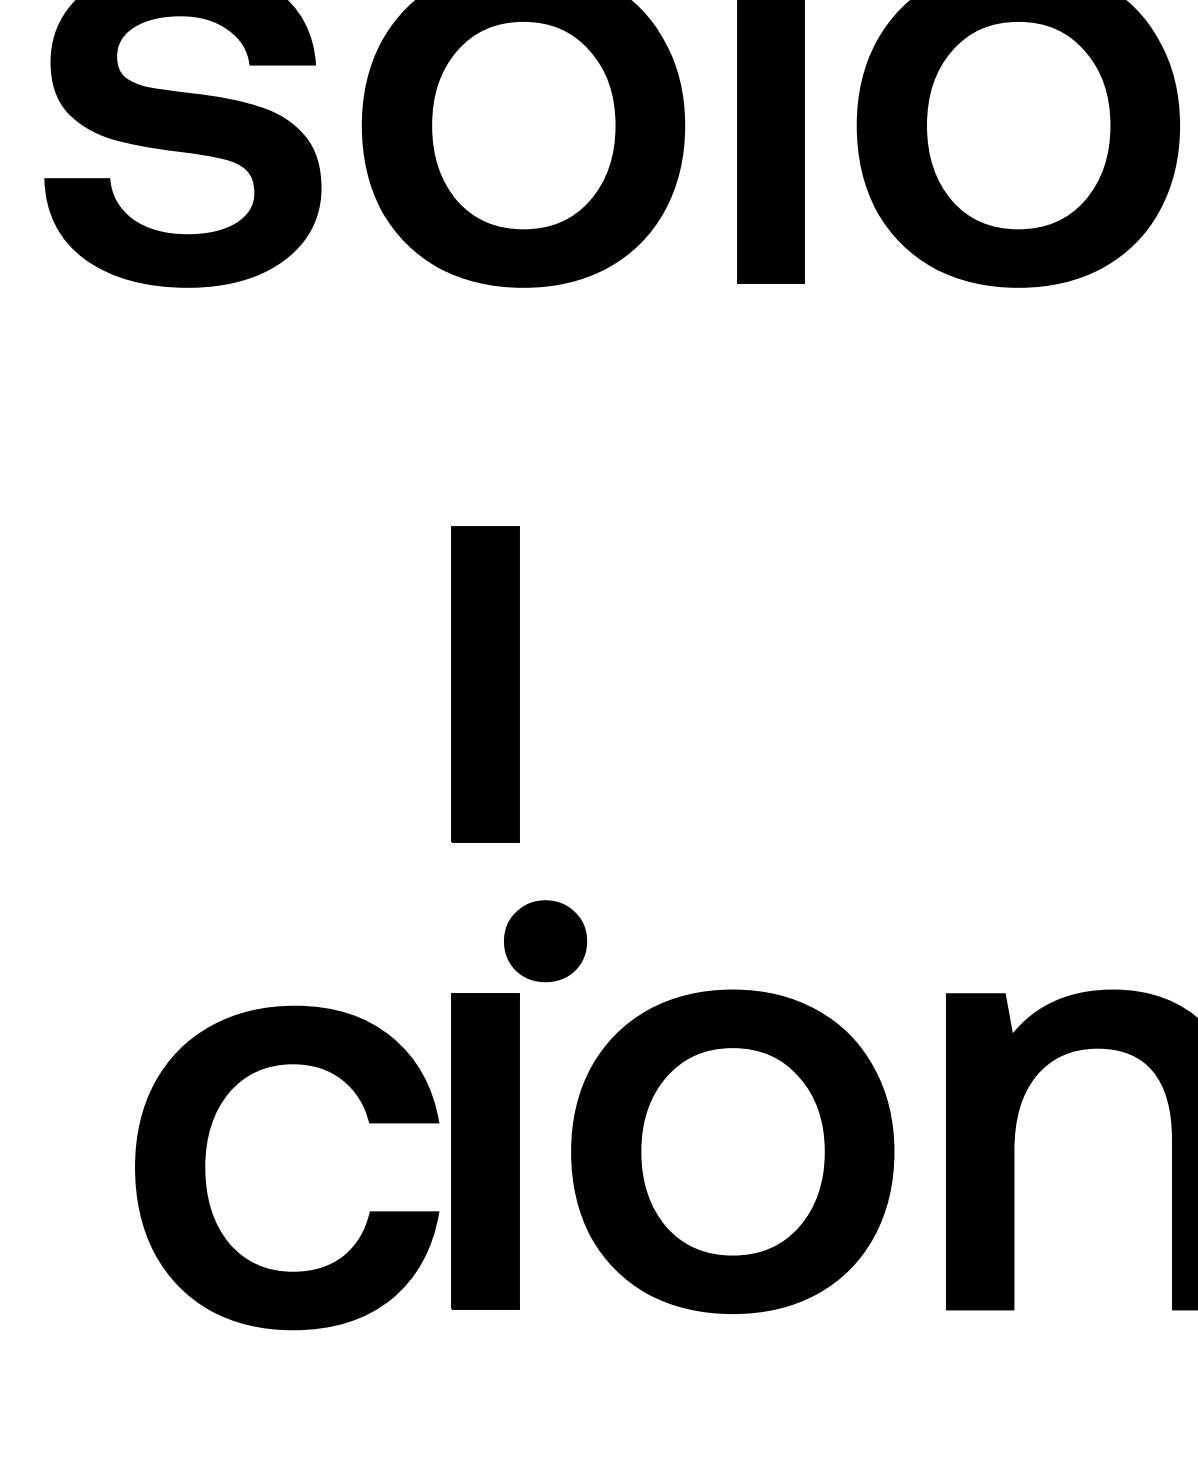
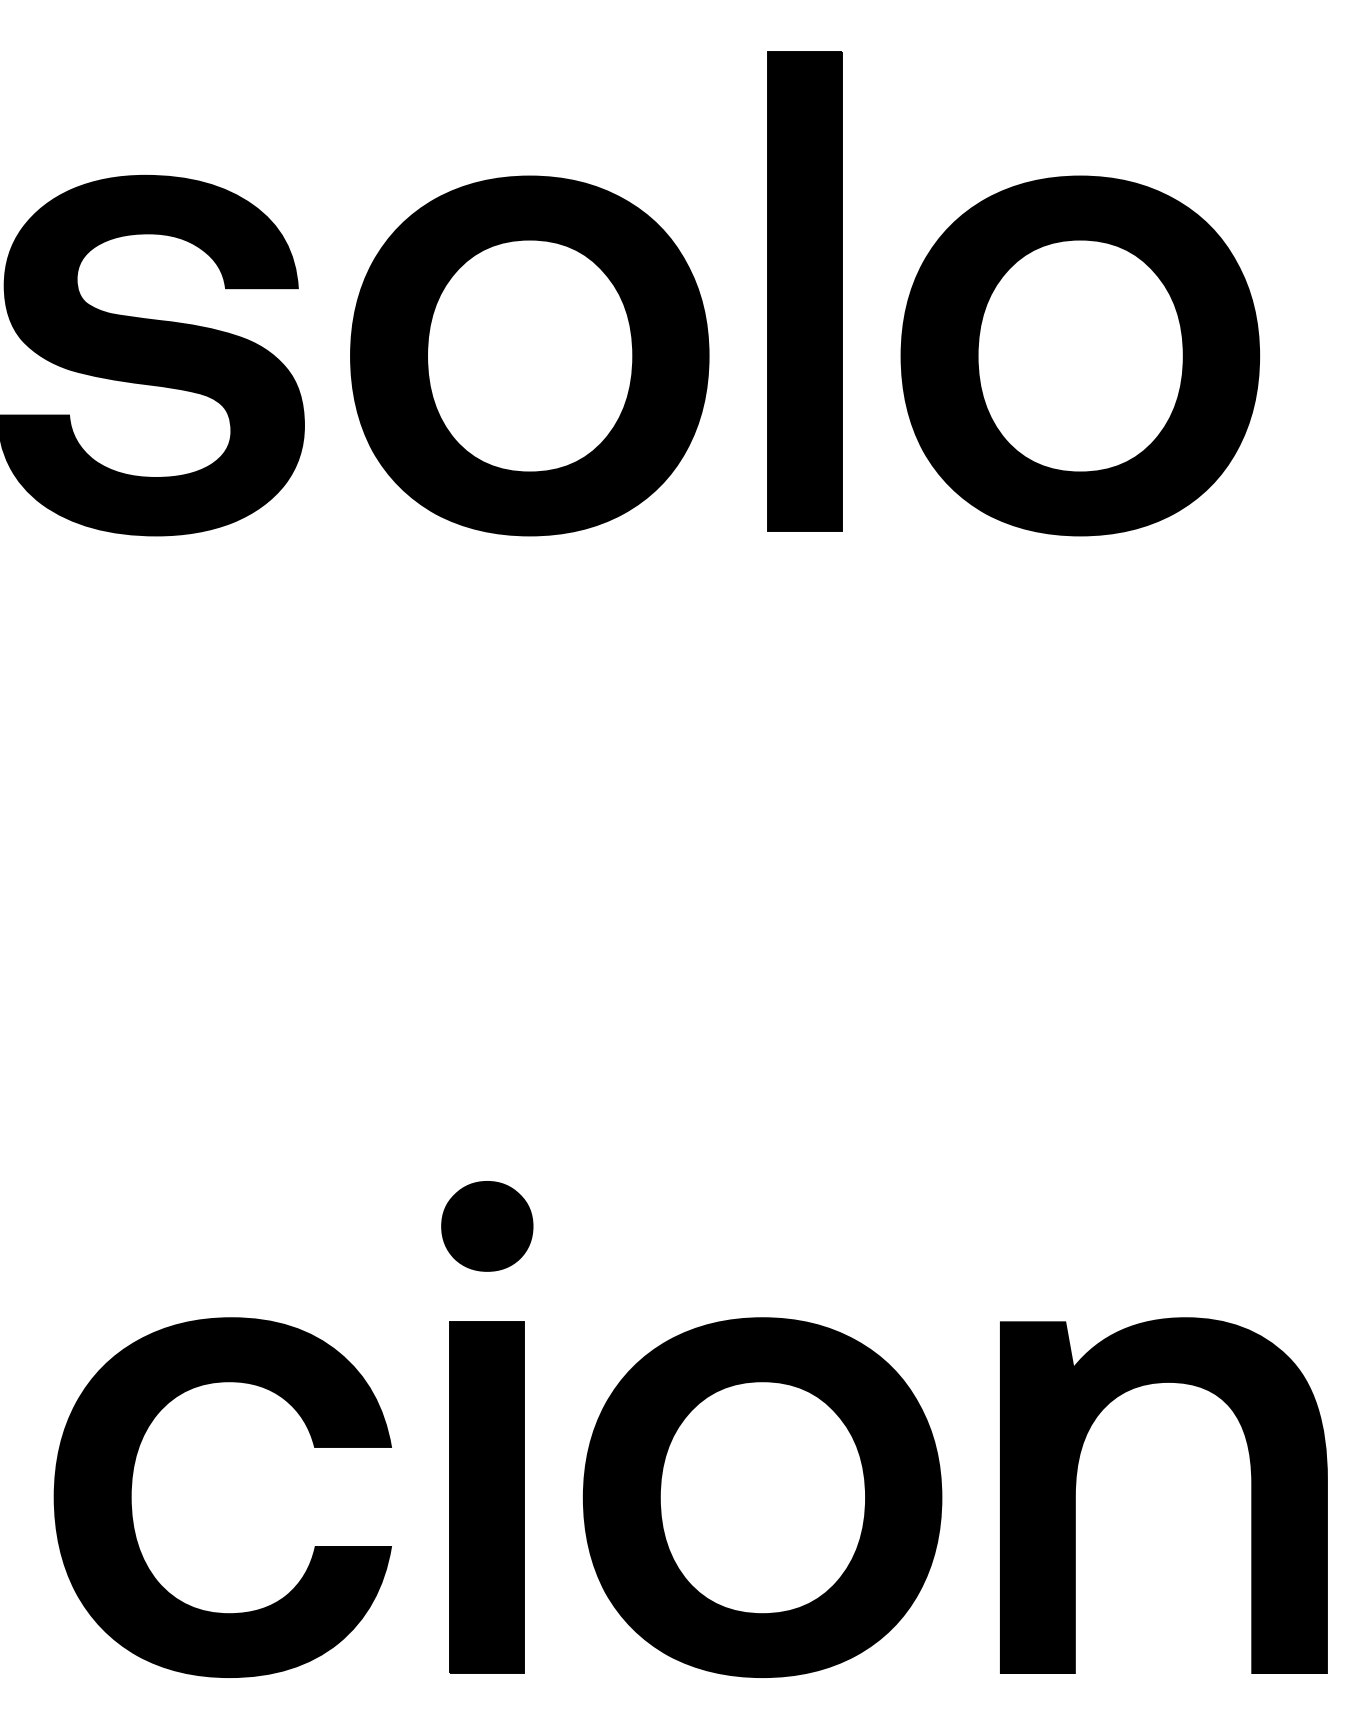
part: (484, 684) -> (486, 977), removed
part: (545, 941) -> (487, 1226), moved
part: (205, 1178) -> (132, 1509), moved

